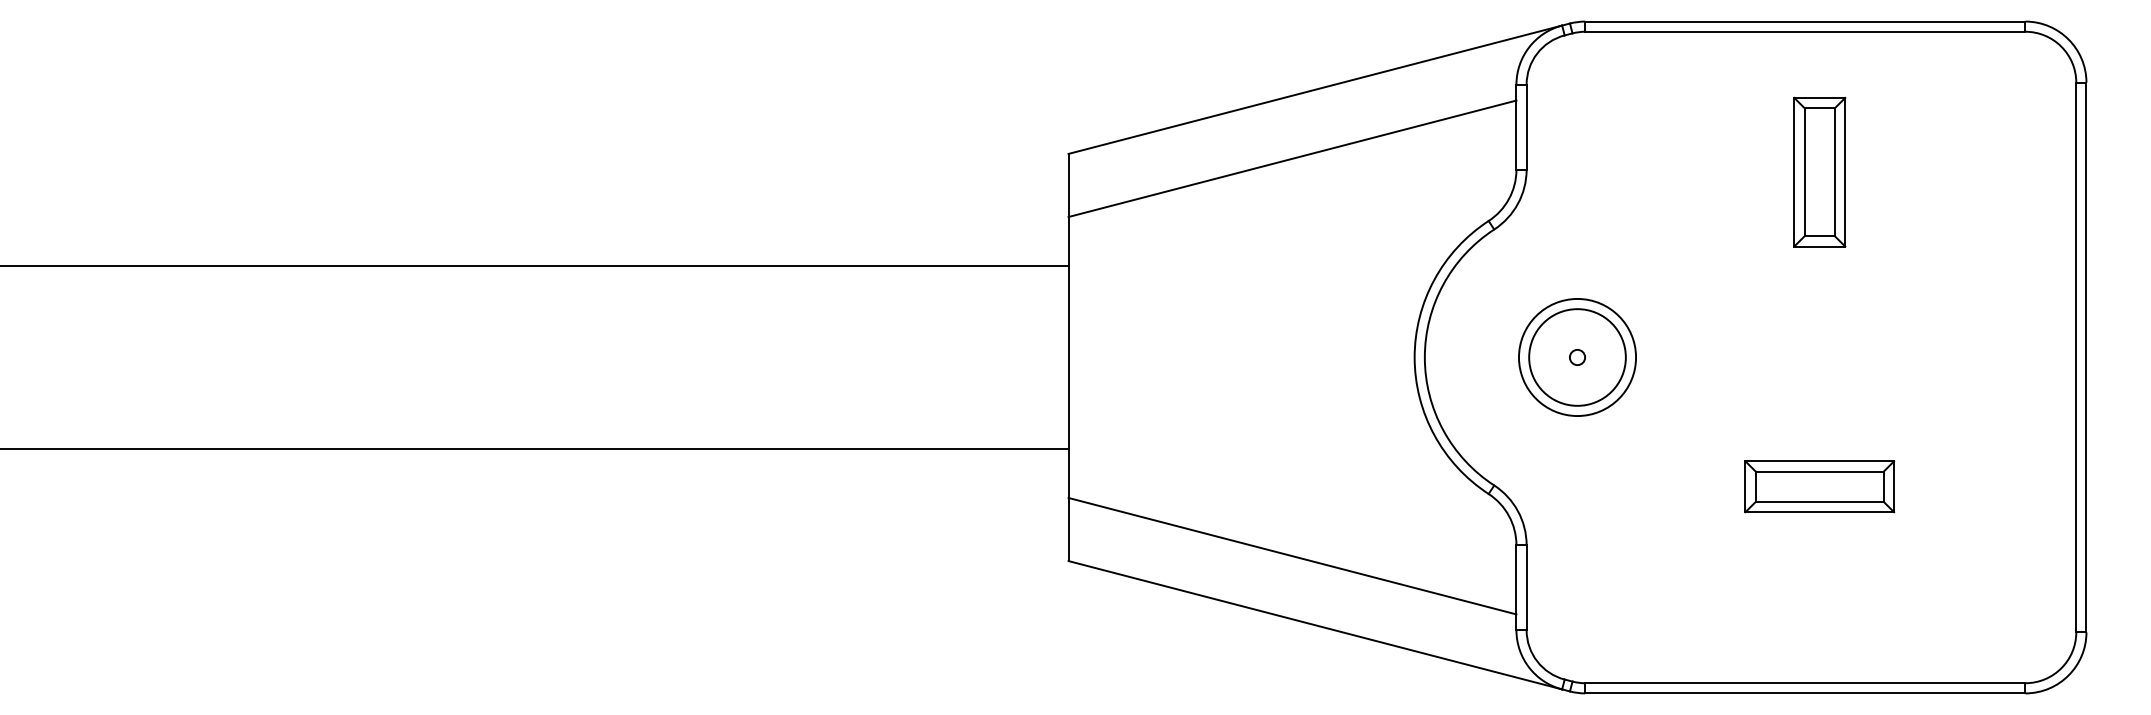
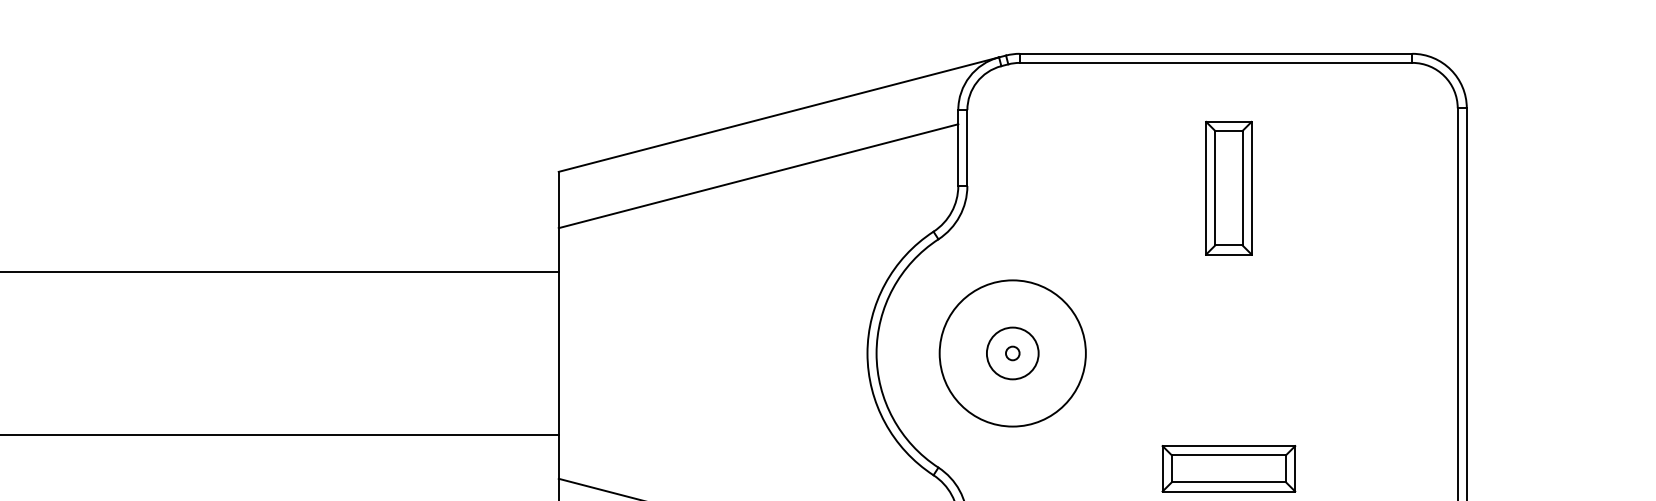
circle: (1577, 357) -> (1012, 353), size x0.6
circle: (1577, 357) -> (1012, 353), size x1.4

